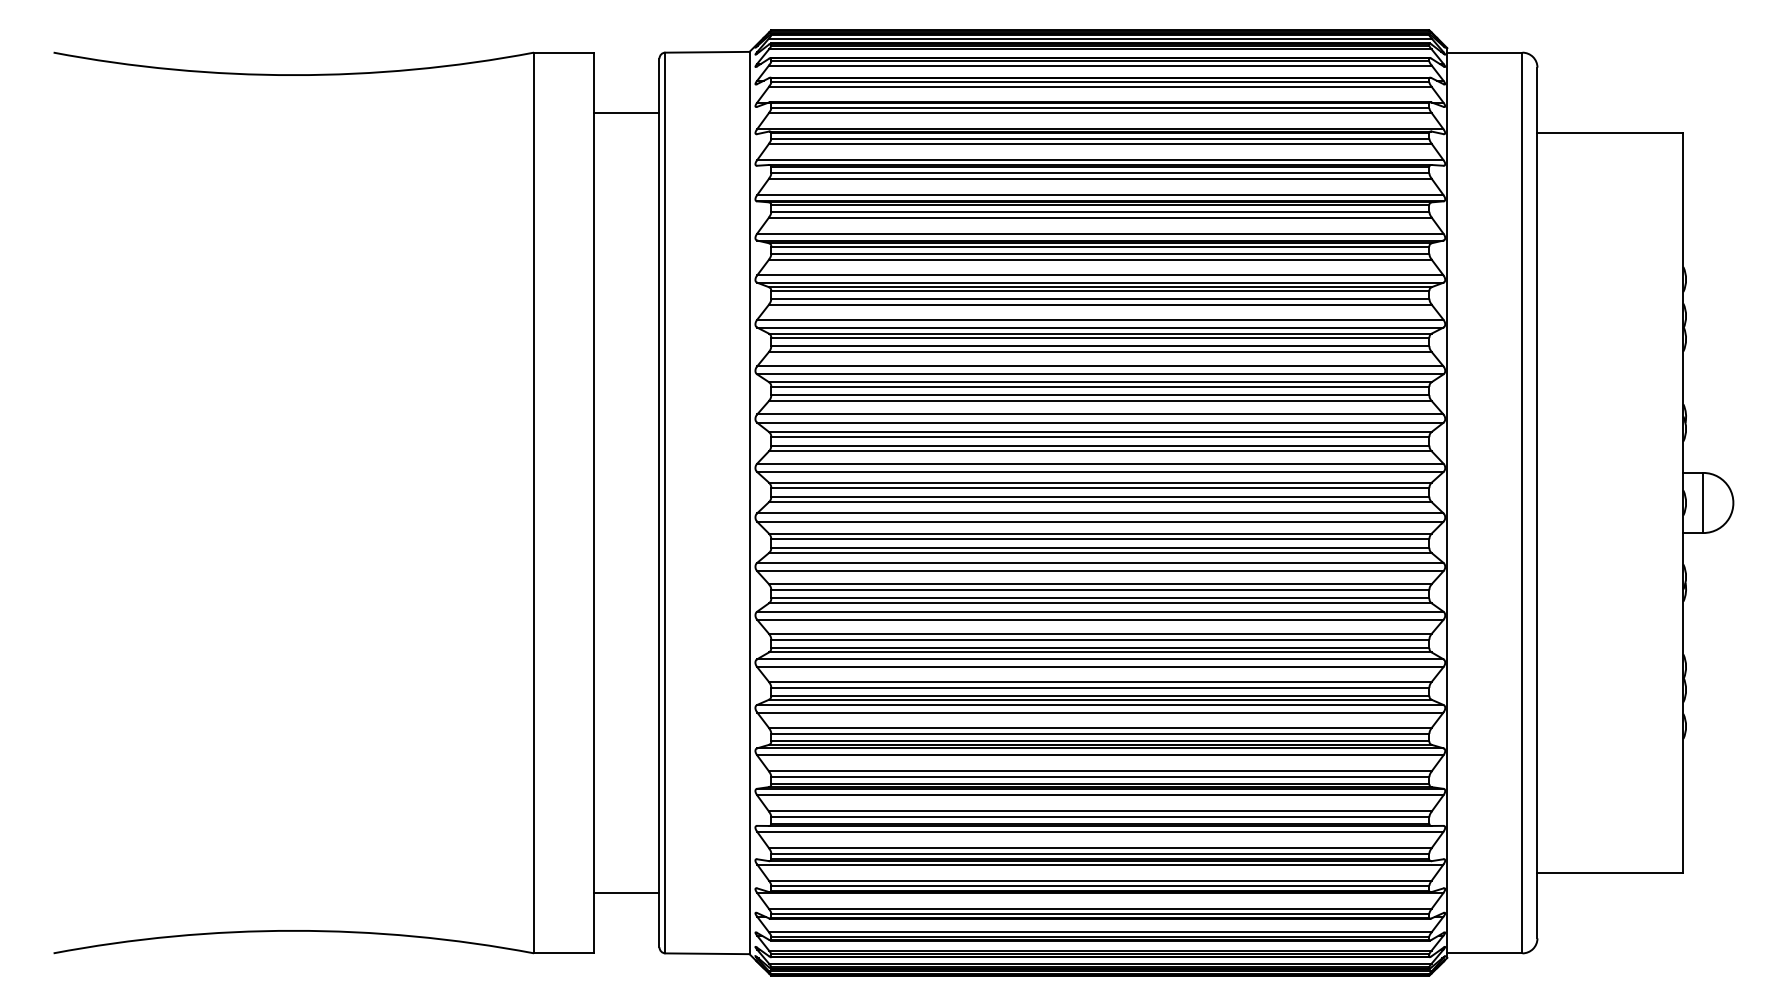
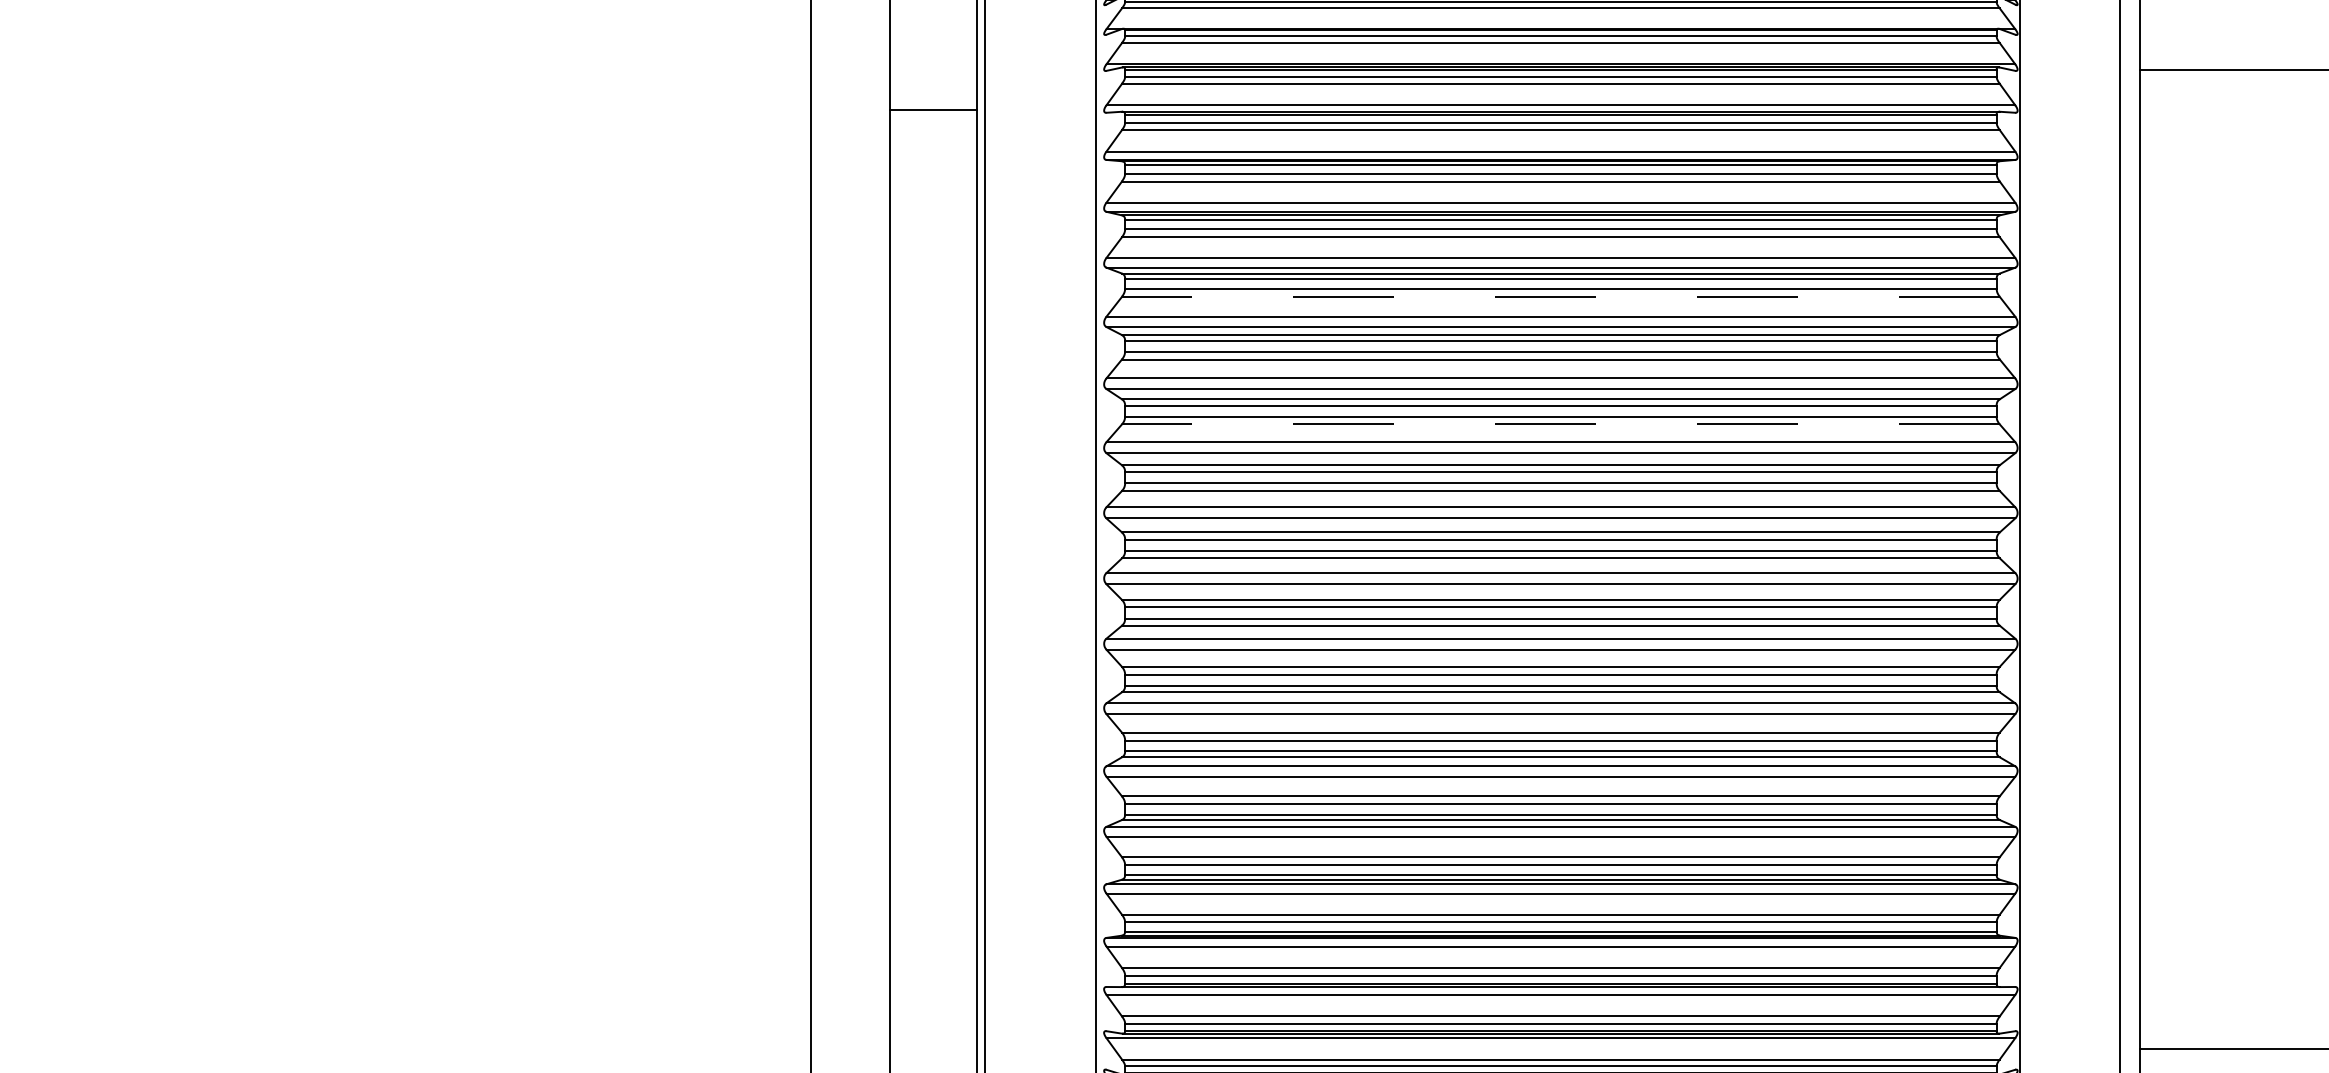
line: (626, 112) -> (933, 109), moved
line: (1099, 304) -> (1559, 296), solid -> dashed
line: (1099, 401) -> (1559, 424), solid -> dashed

